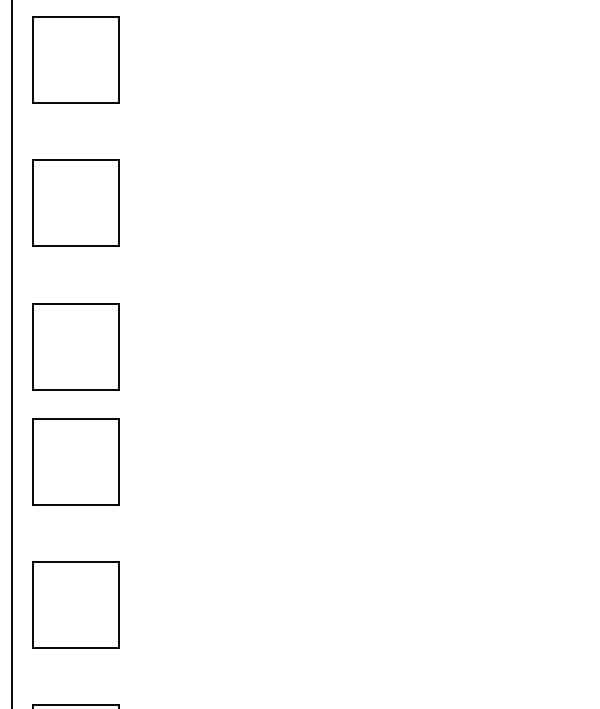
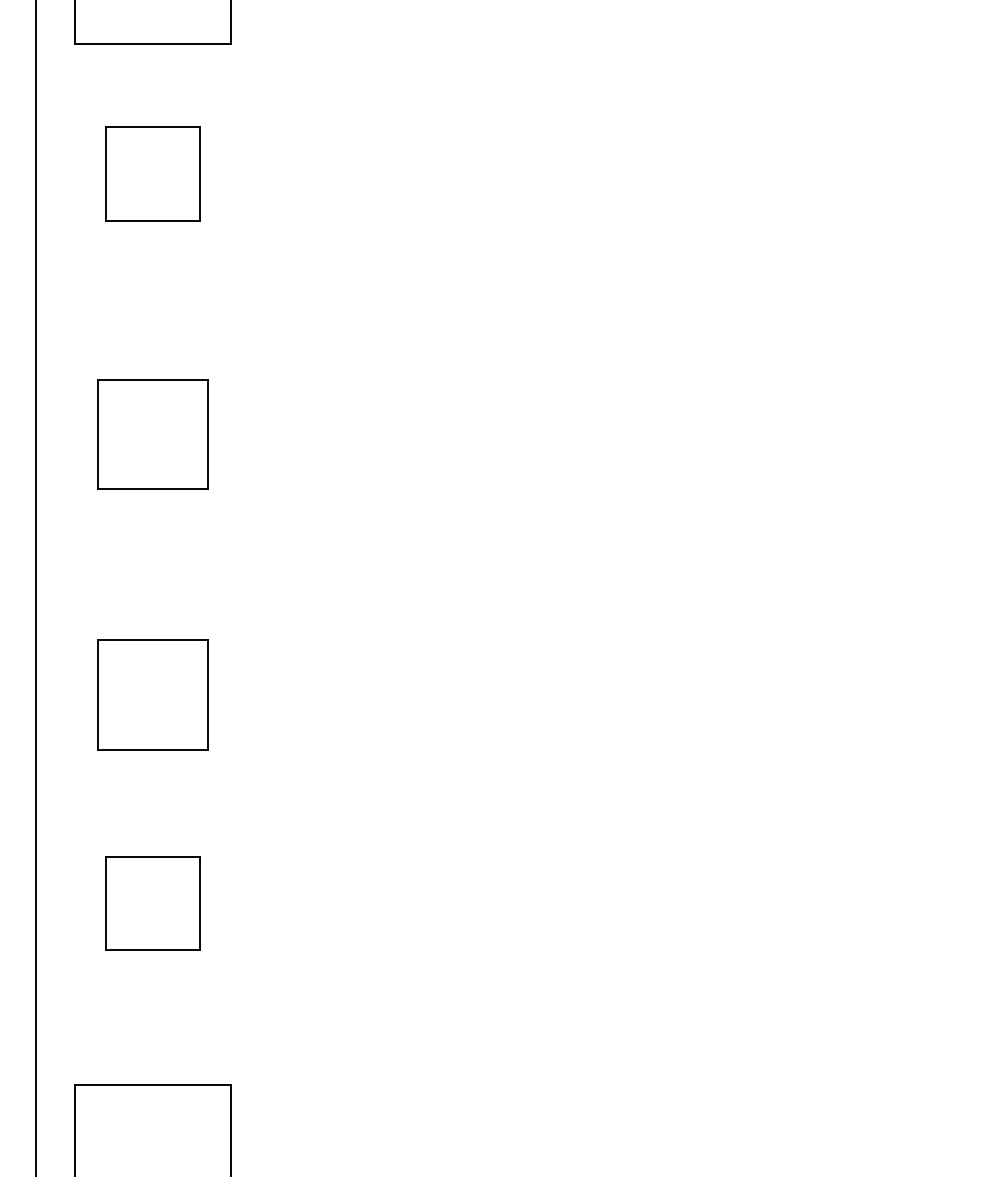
part: (75, 59) -> (151, 173), size x0.6
part: (75, 202) -> (151, 432), size x0.7
part: (75, 346) -> (151, 694), size x0.7
part: (75, 461) -> (151, 903), size x0.6

